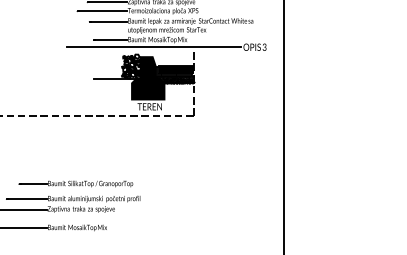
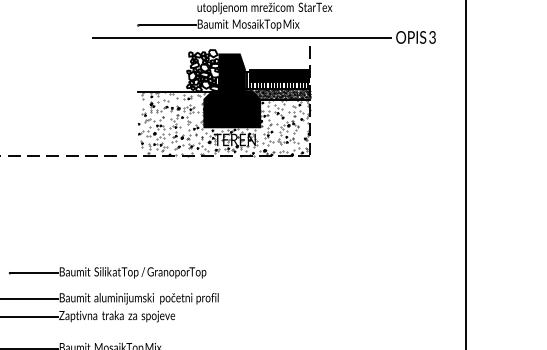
hatch: (143, 97) -> (224, 123), added

